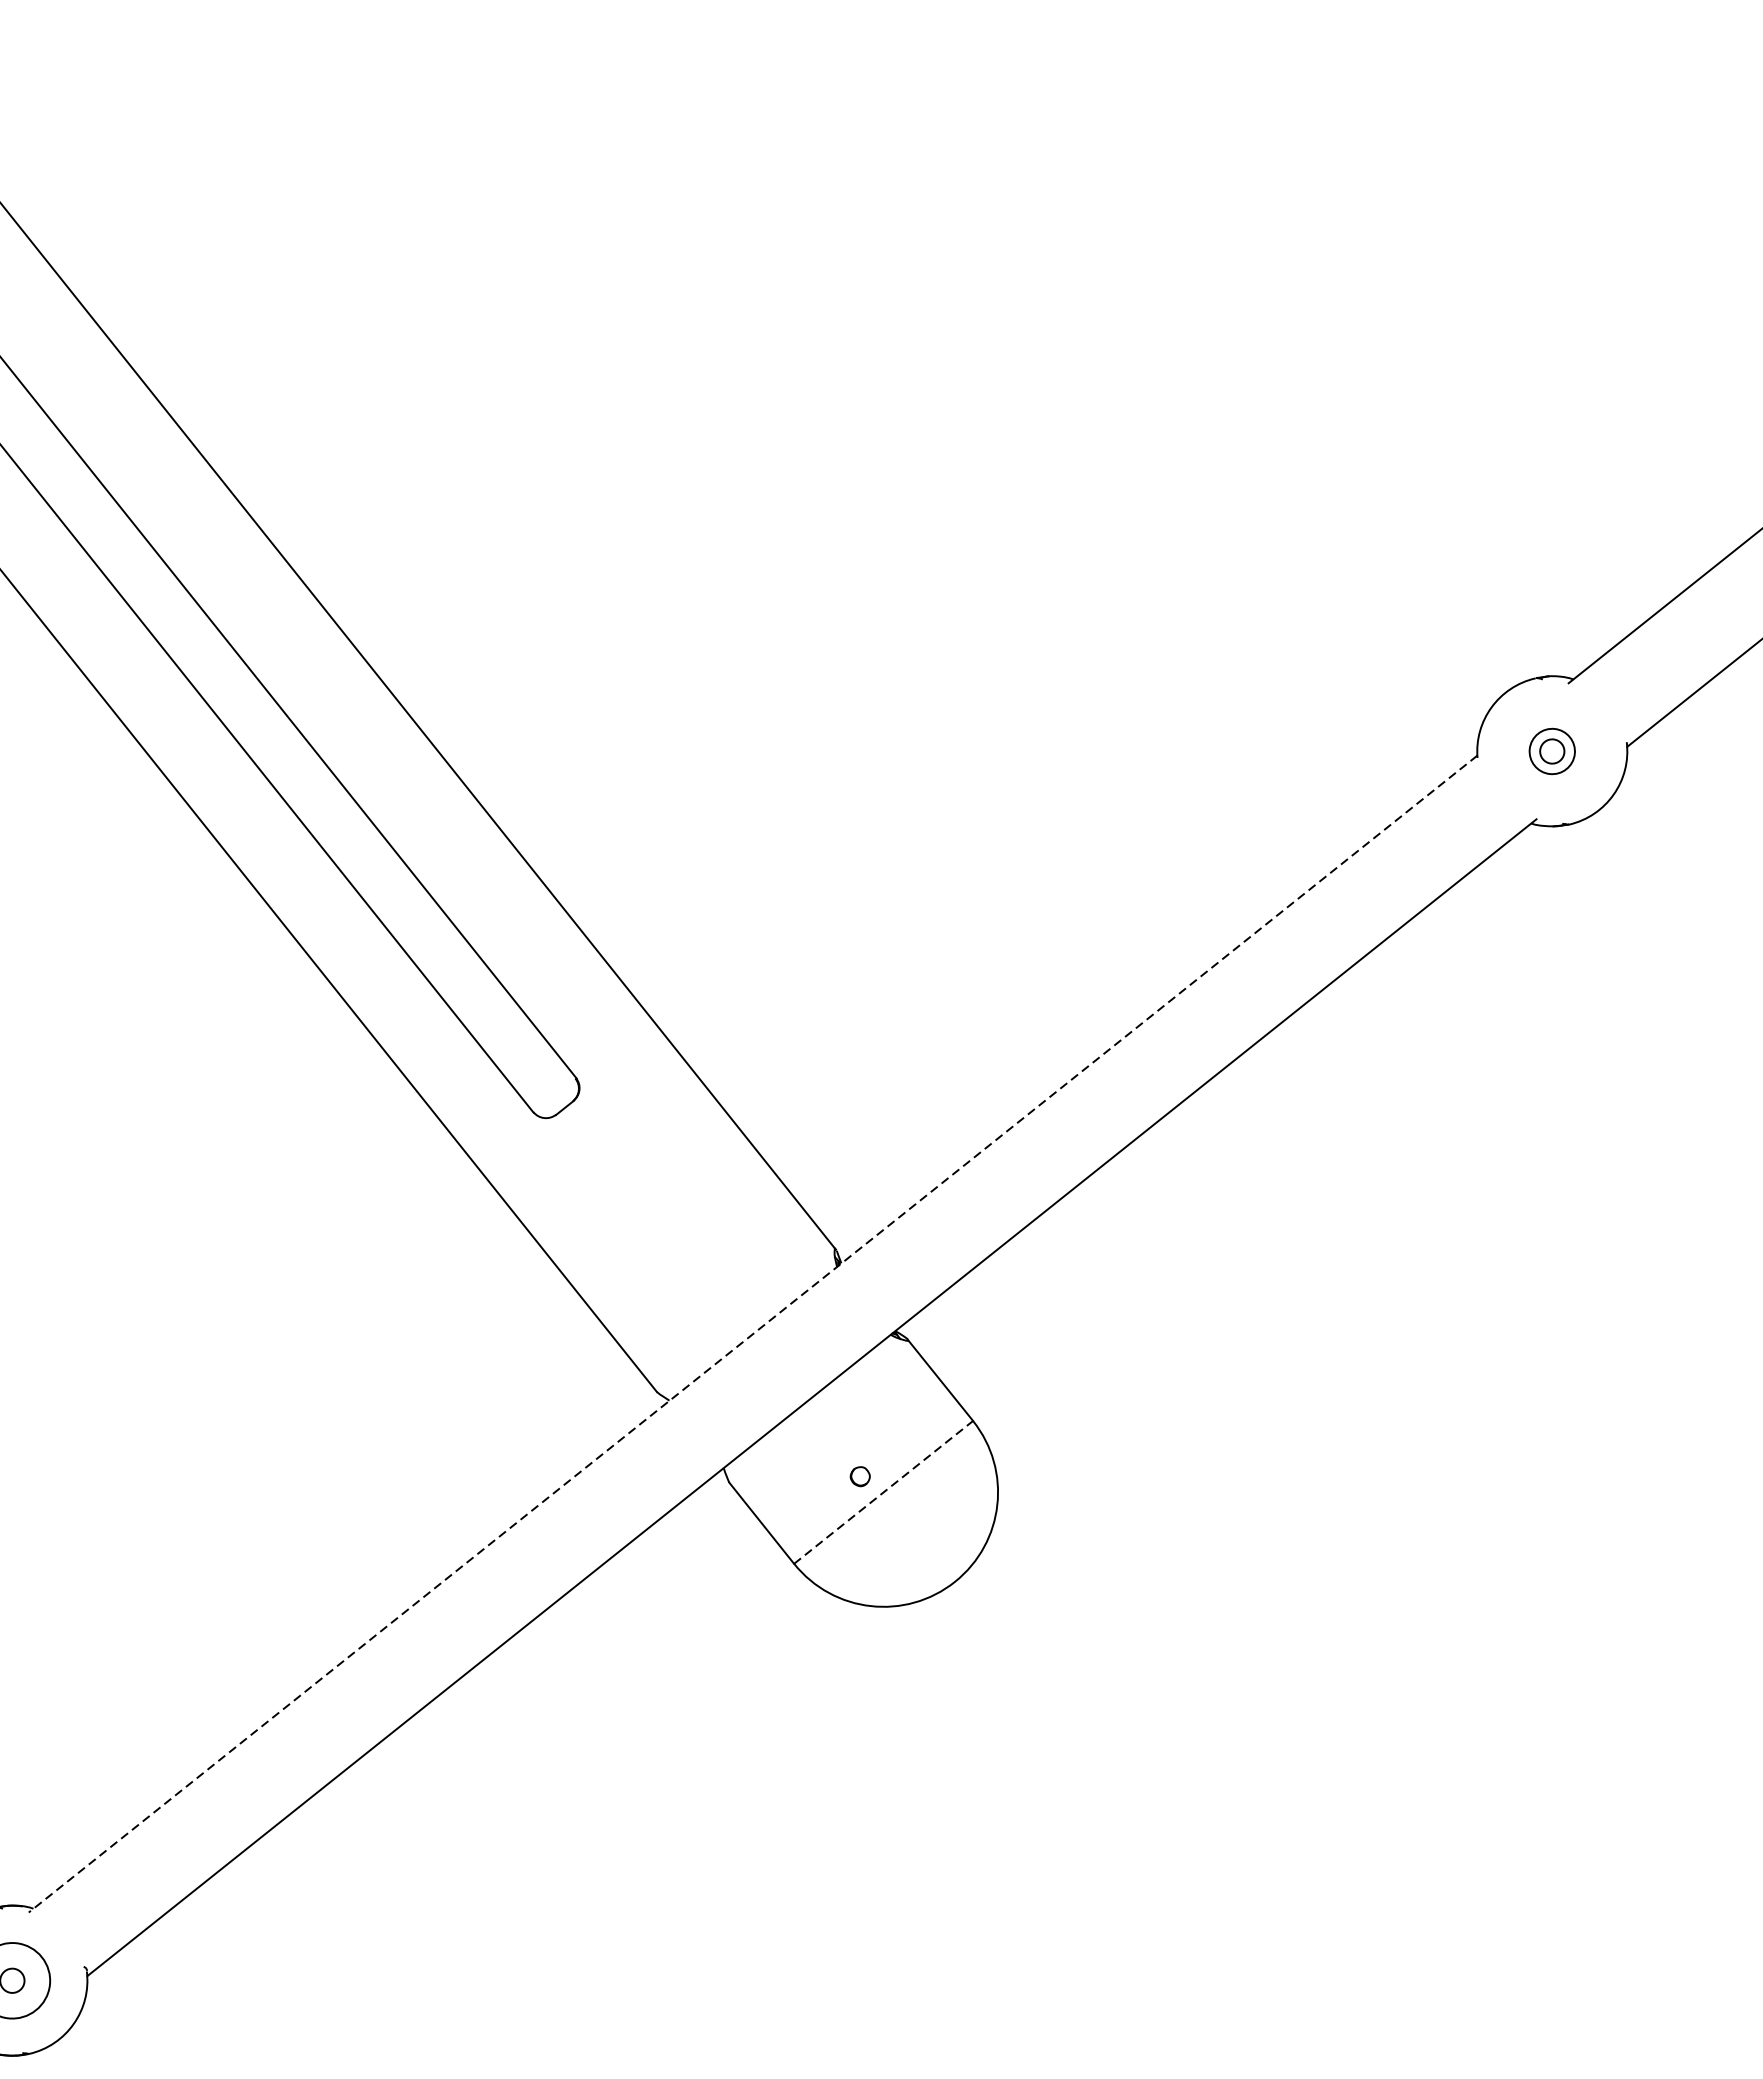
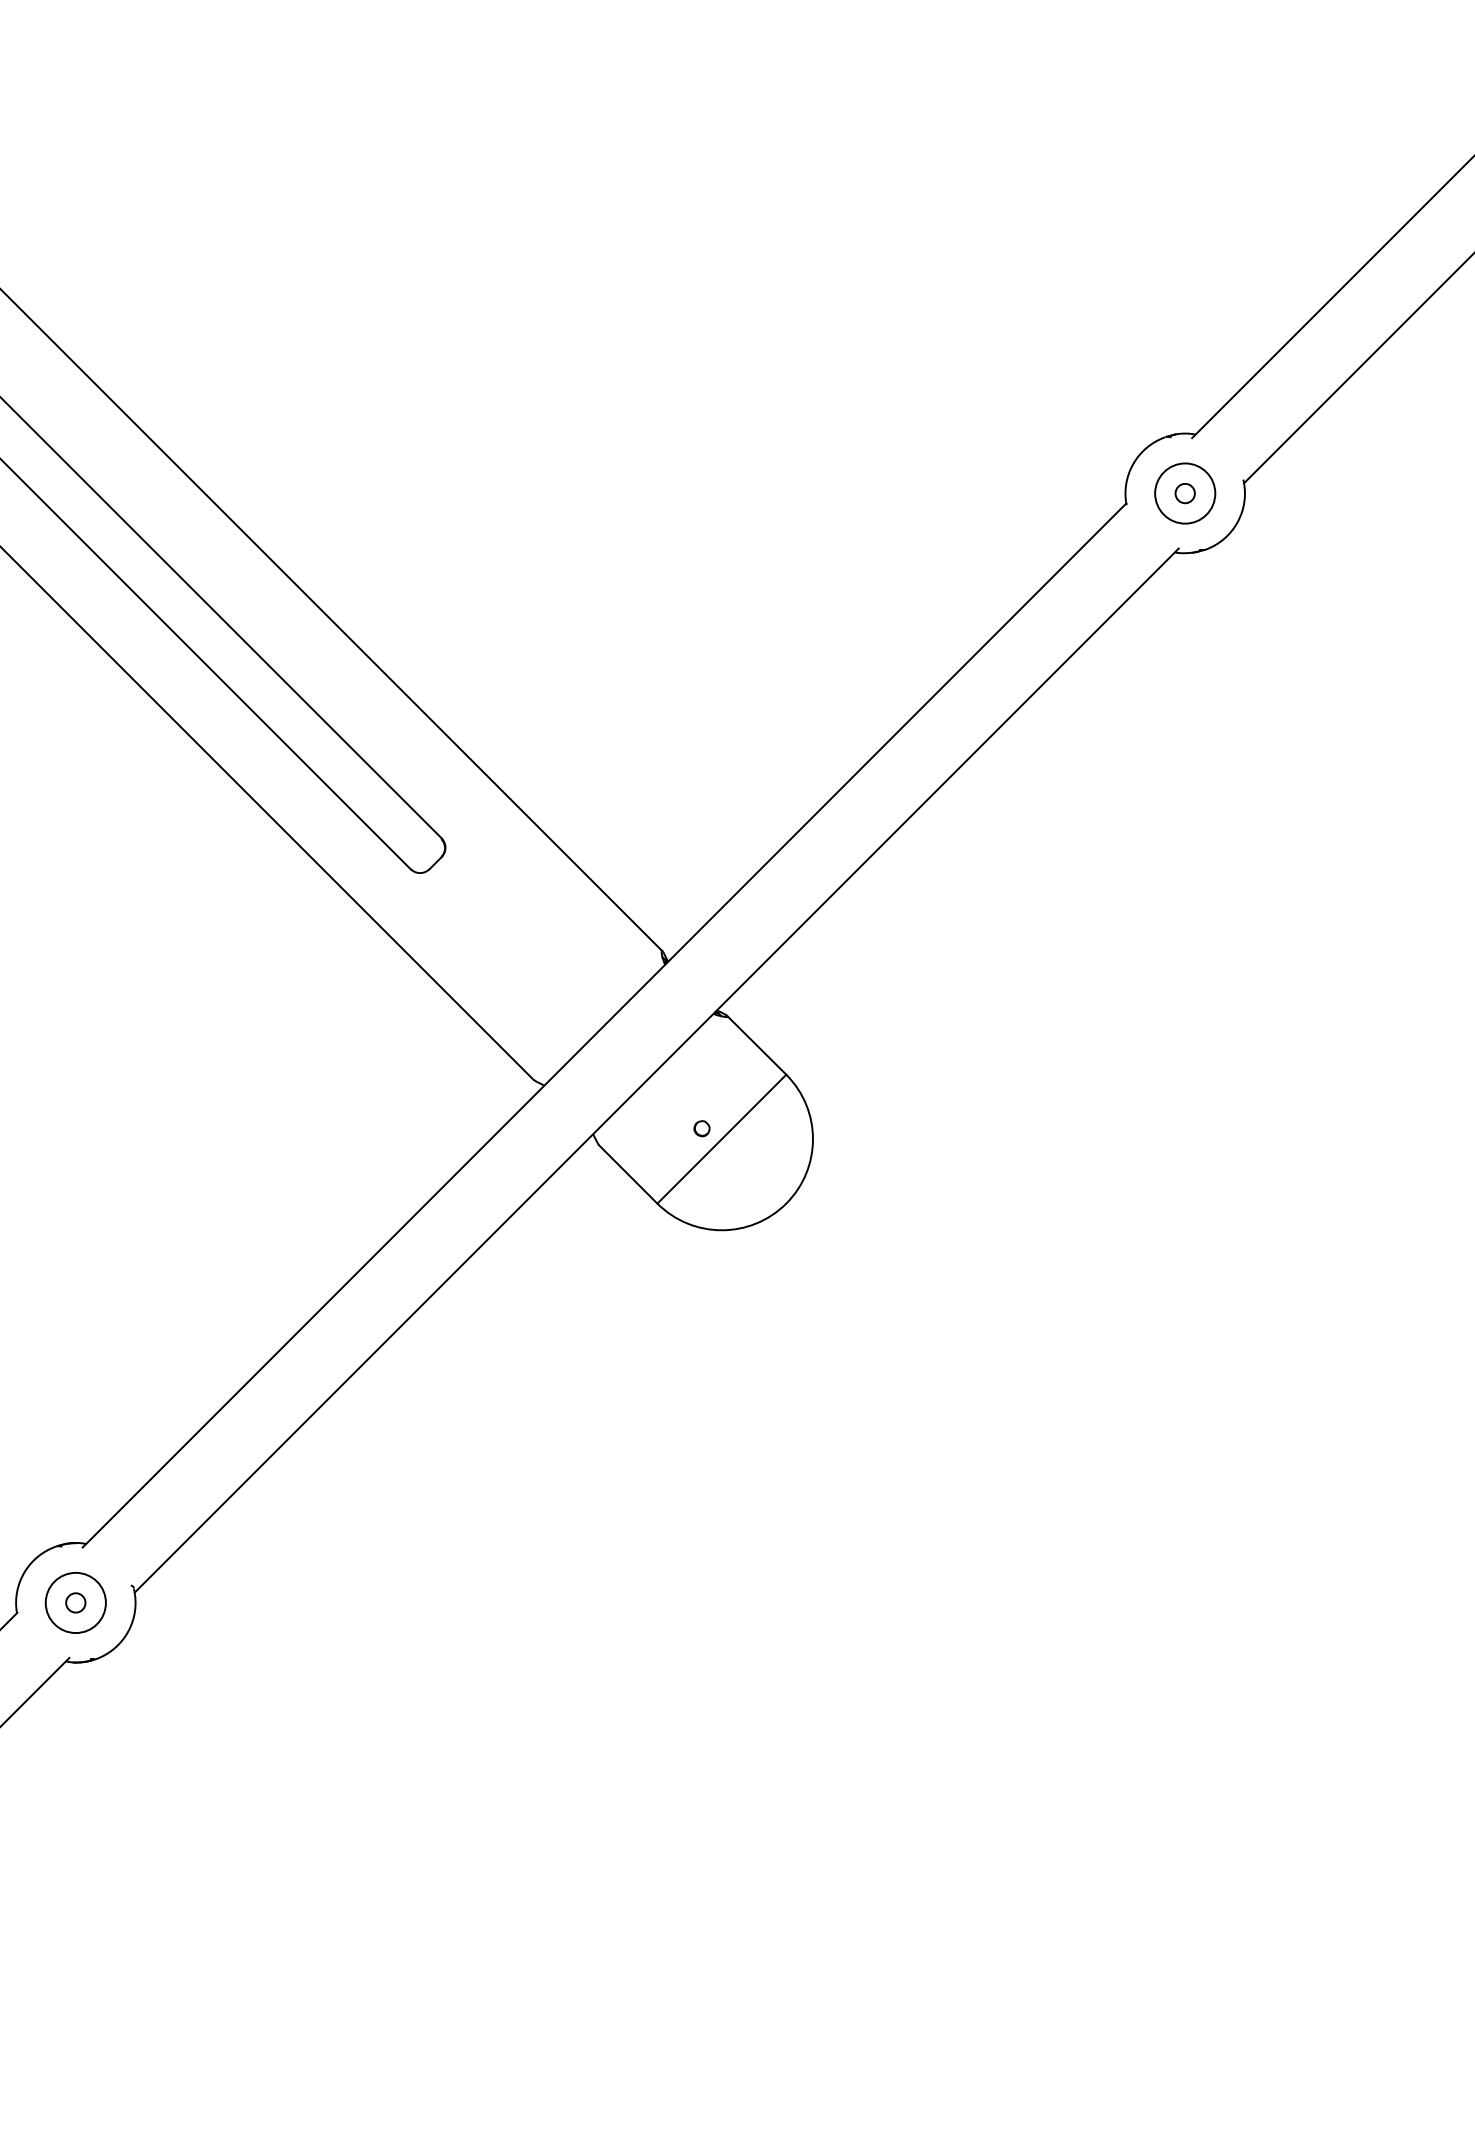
circle: (1552, 751) -> (1185, 493), size x1.67
line: (753, 1334) -> (604, 1025), dashed -> solid
line: (884, 1491) -> (722, 1138), dashed -> solid

